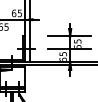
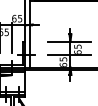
line: (12, 33) -> (12, 38), added

